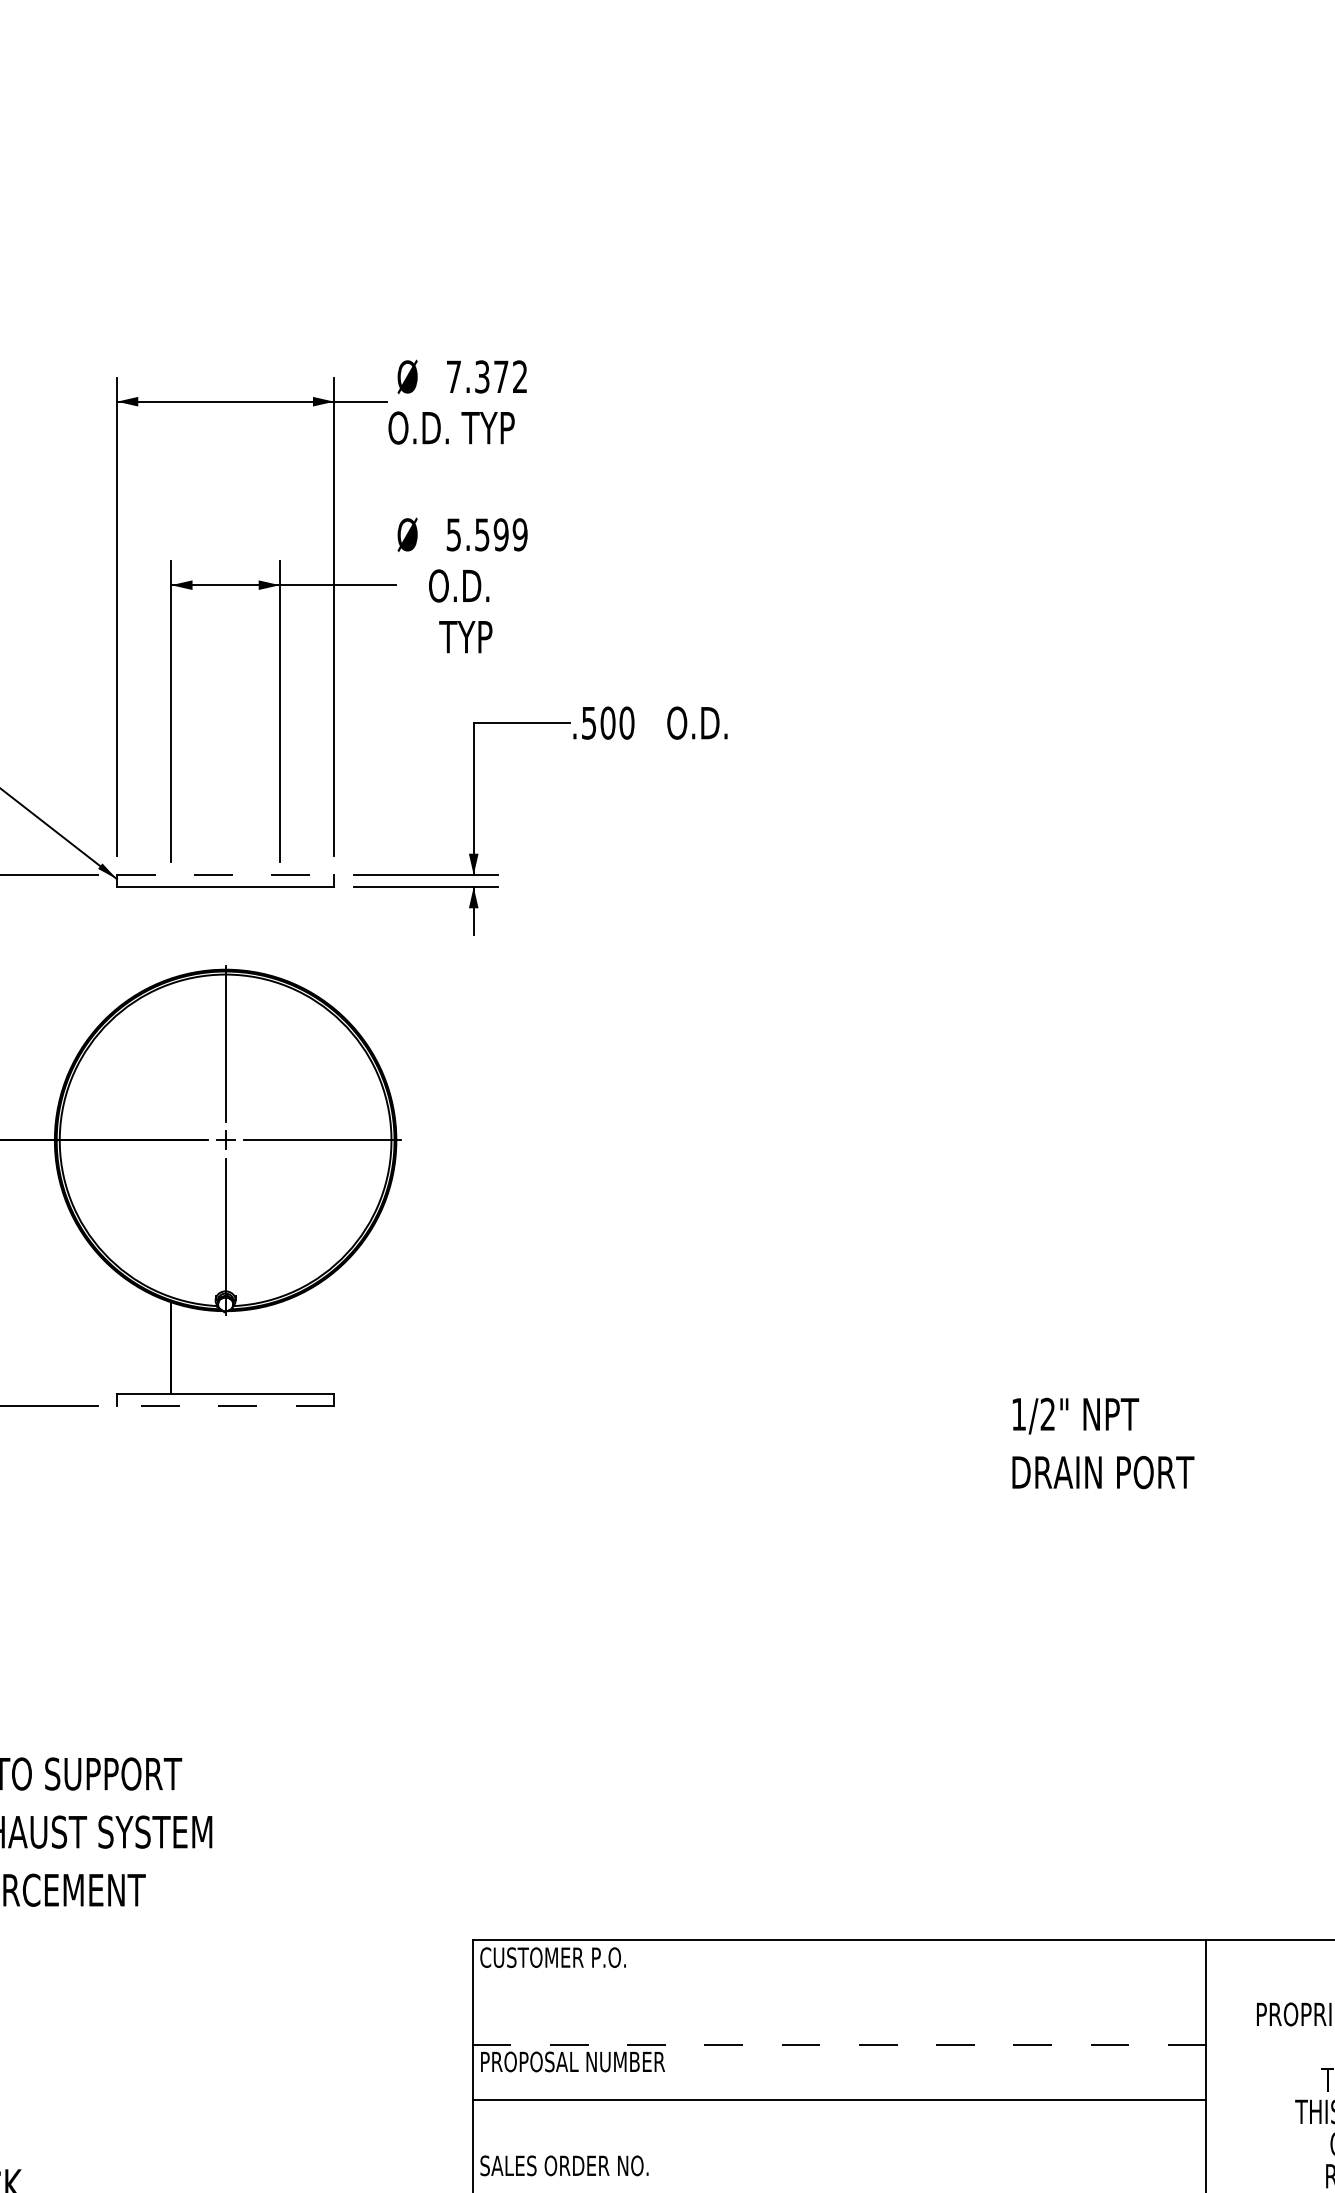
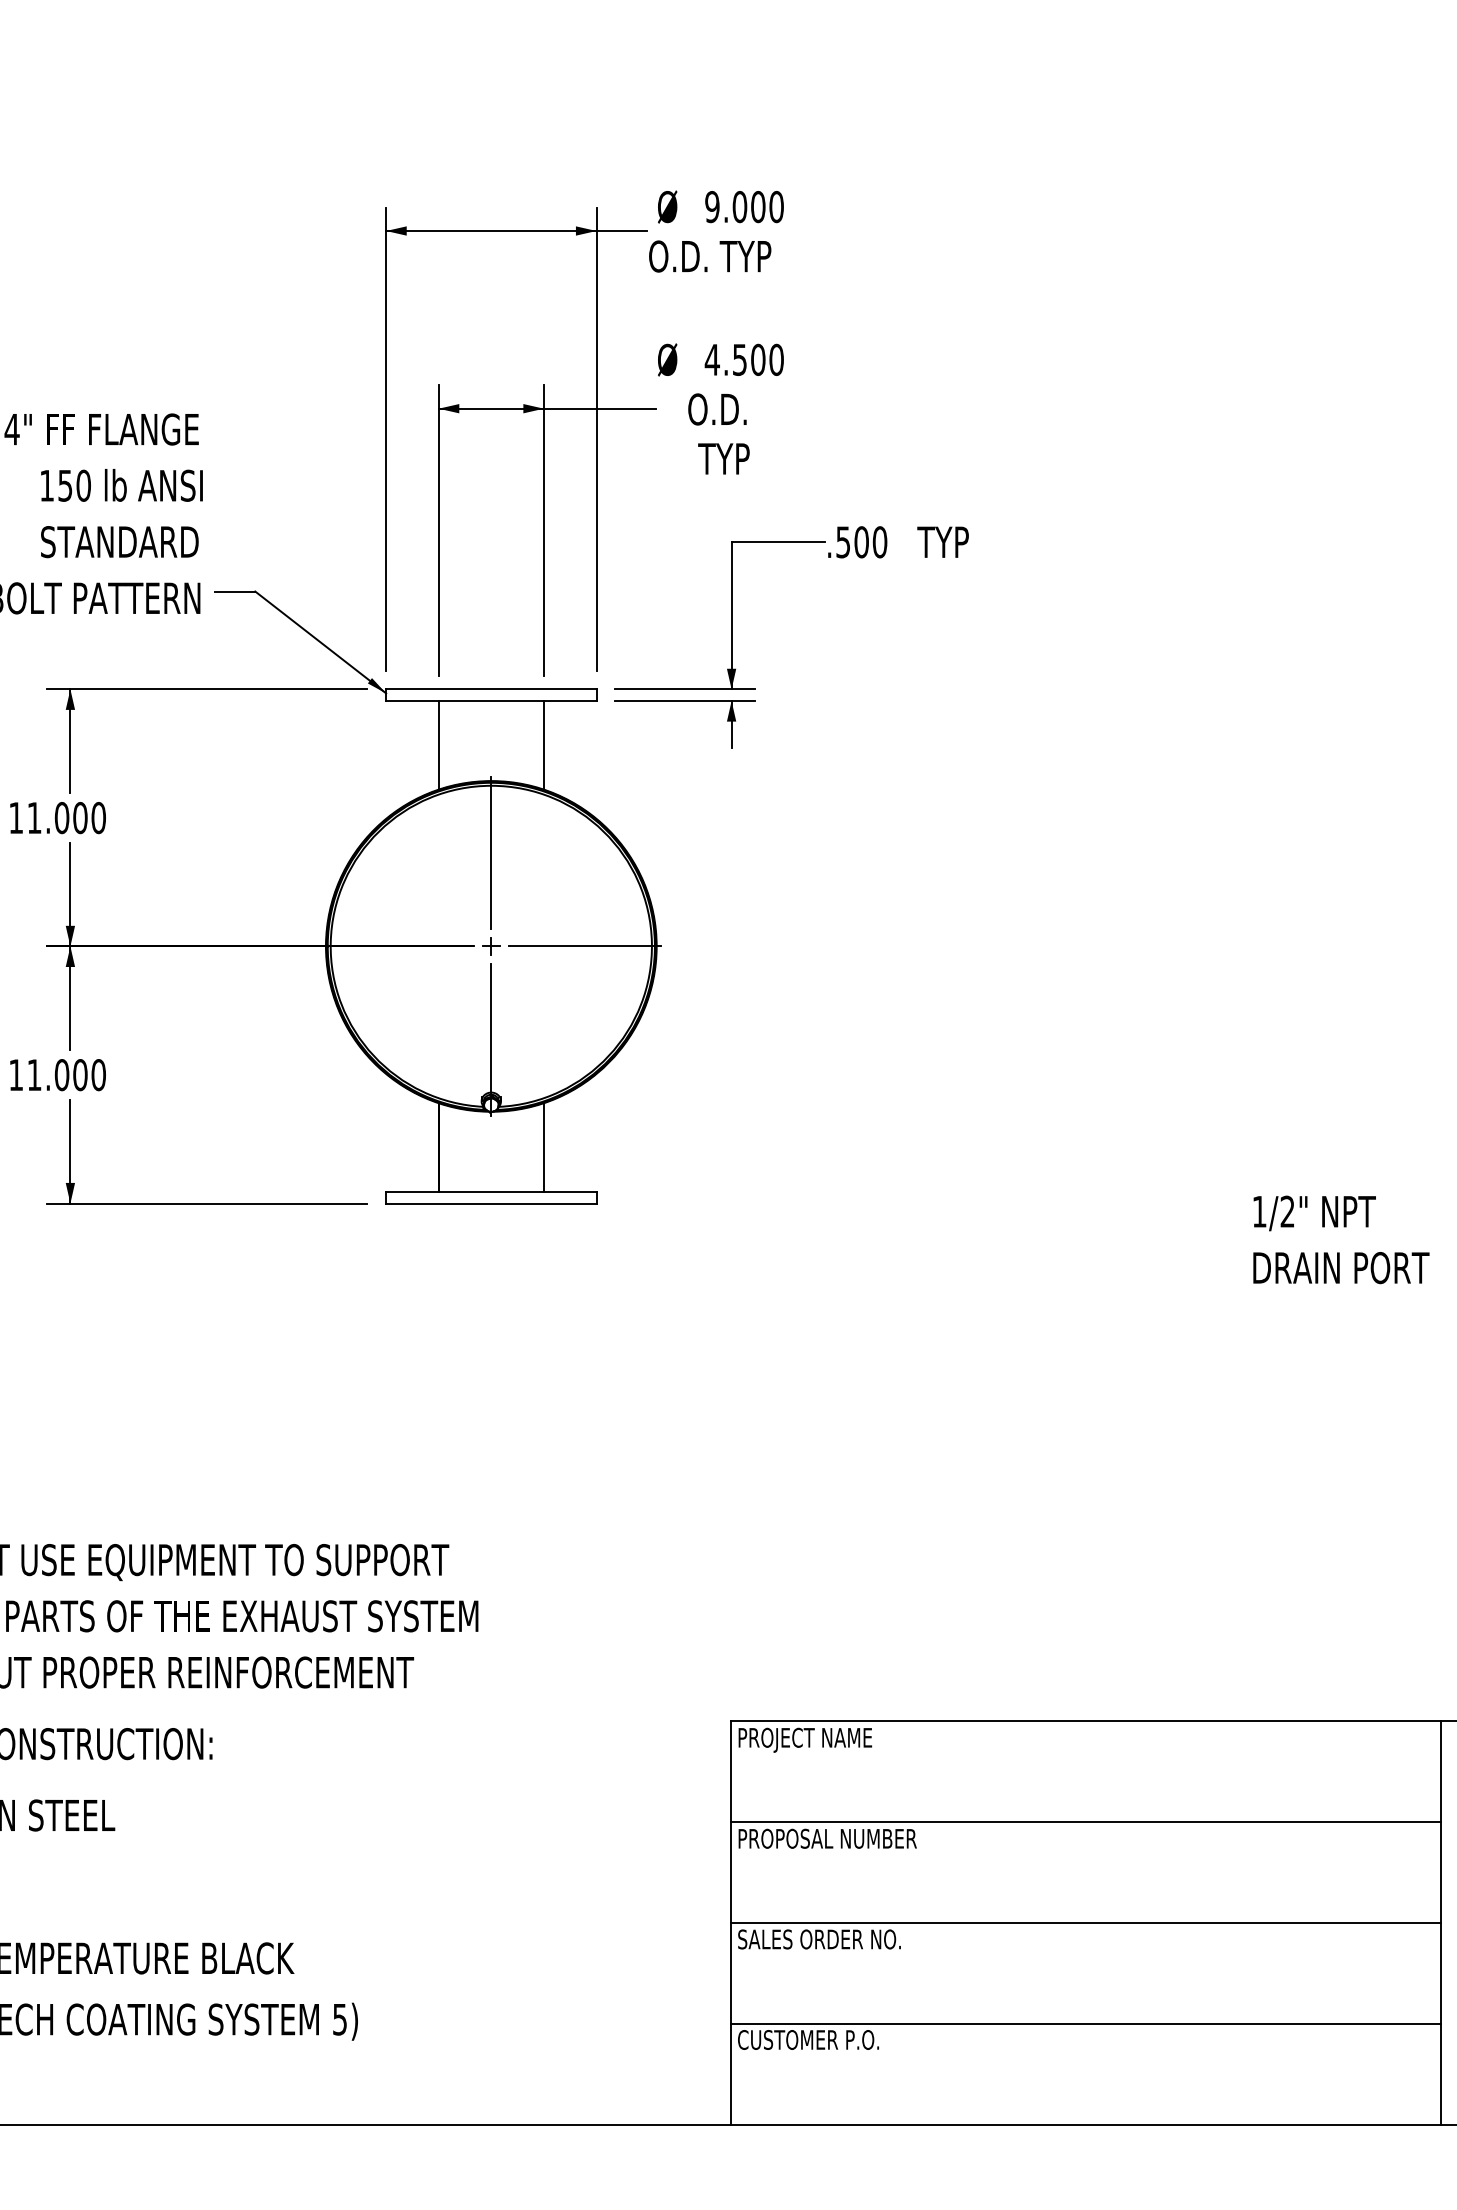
text: (487, 377) -> (744, 207), 7.372 -> 9.000
text: (486, 534) -> (743, 359), 5.599 -> 4.500
text: (696, 723) -> (947, 542), O.D. -> TYP
line: (225, 875) -> (491, 689), dashed -> solid
line: (171, 932) -> (438, 745), added
line: (279, 932) -> (543, 745), added
line: (279, 1348) -> (543, 1147), added
line: (224, 1405) -> (490, 1203), dashed -> solid
text: (553, 1959) -> (808, 1739), CUSTOMER P.O. -> PROJECT NAME
line: (839, 2044) -> (1085, 1821), dashed -> solid
line: (839, 2099) -> (1085, 1922), moved

